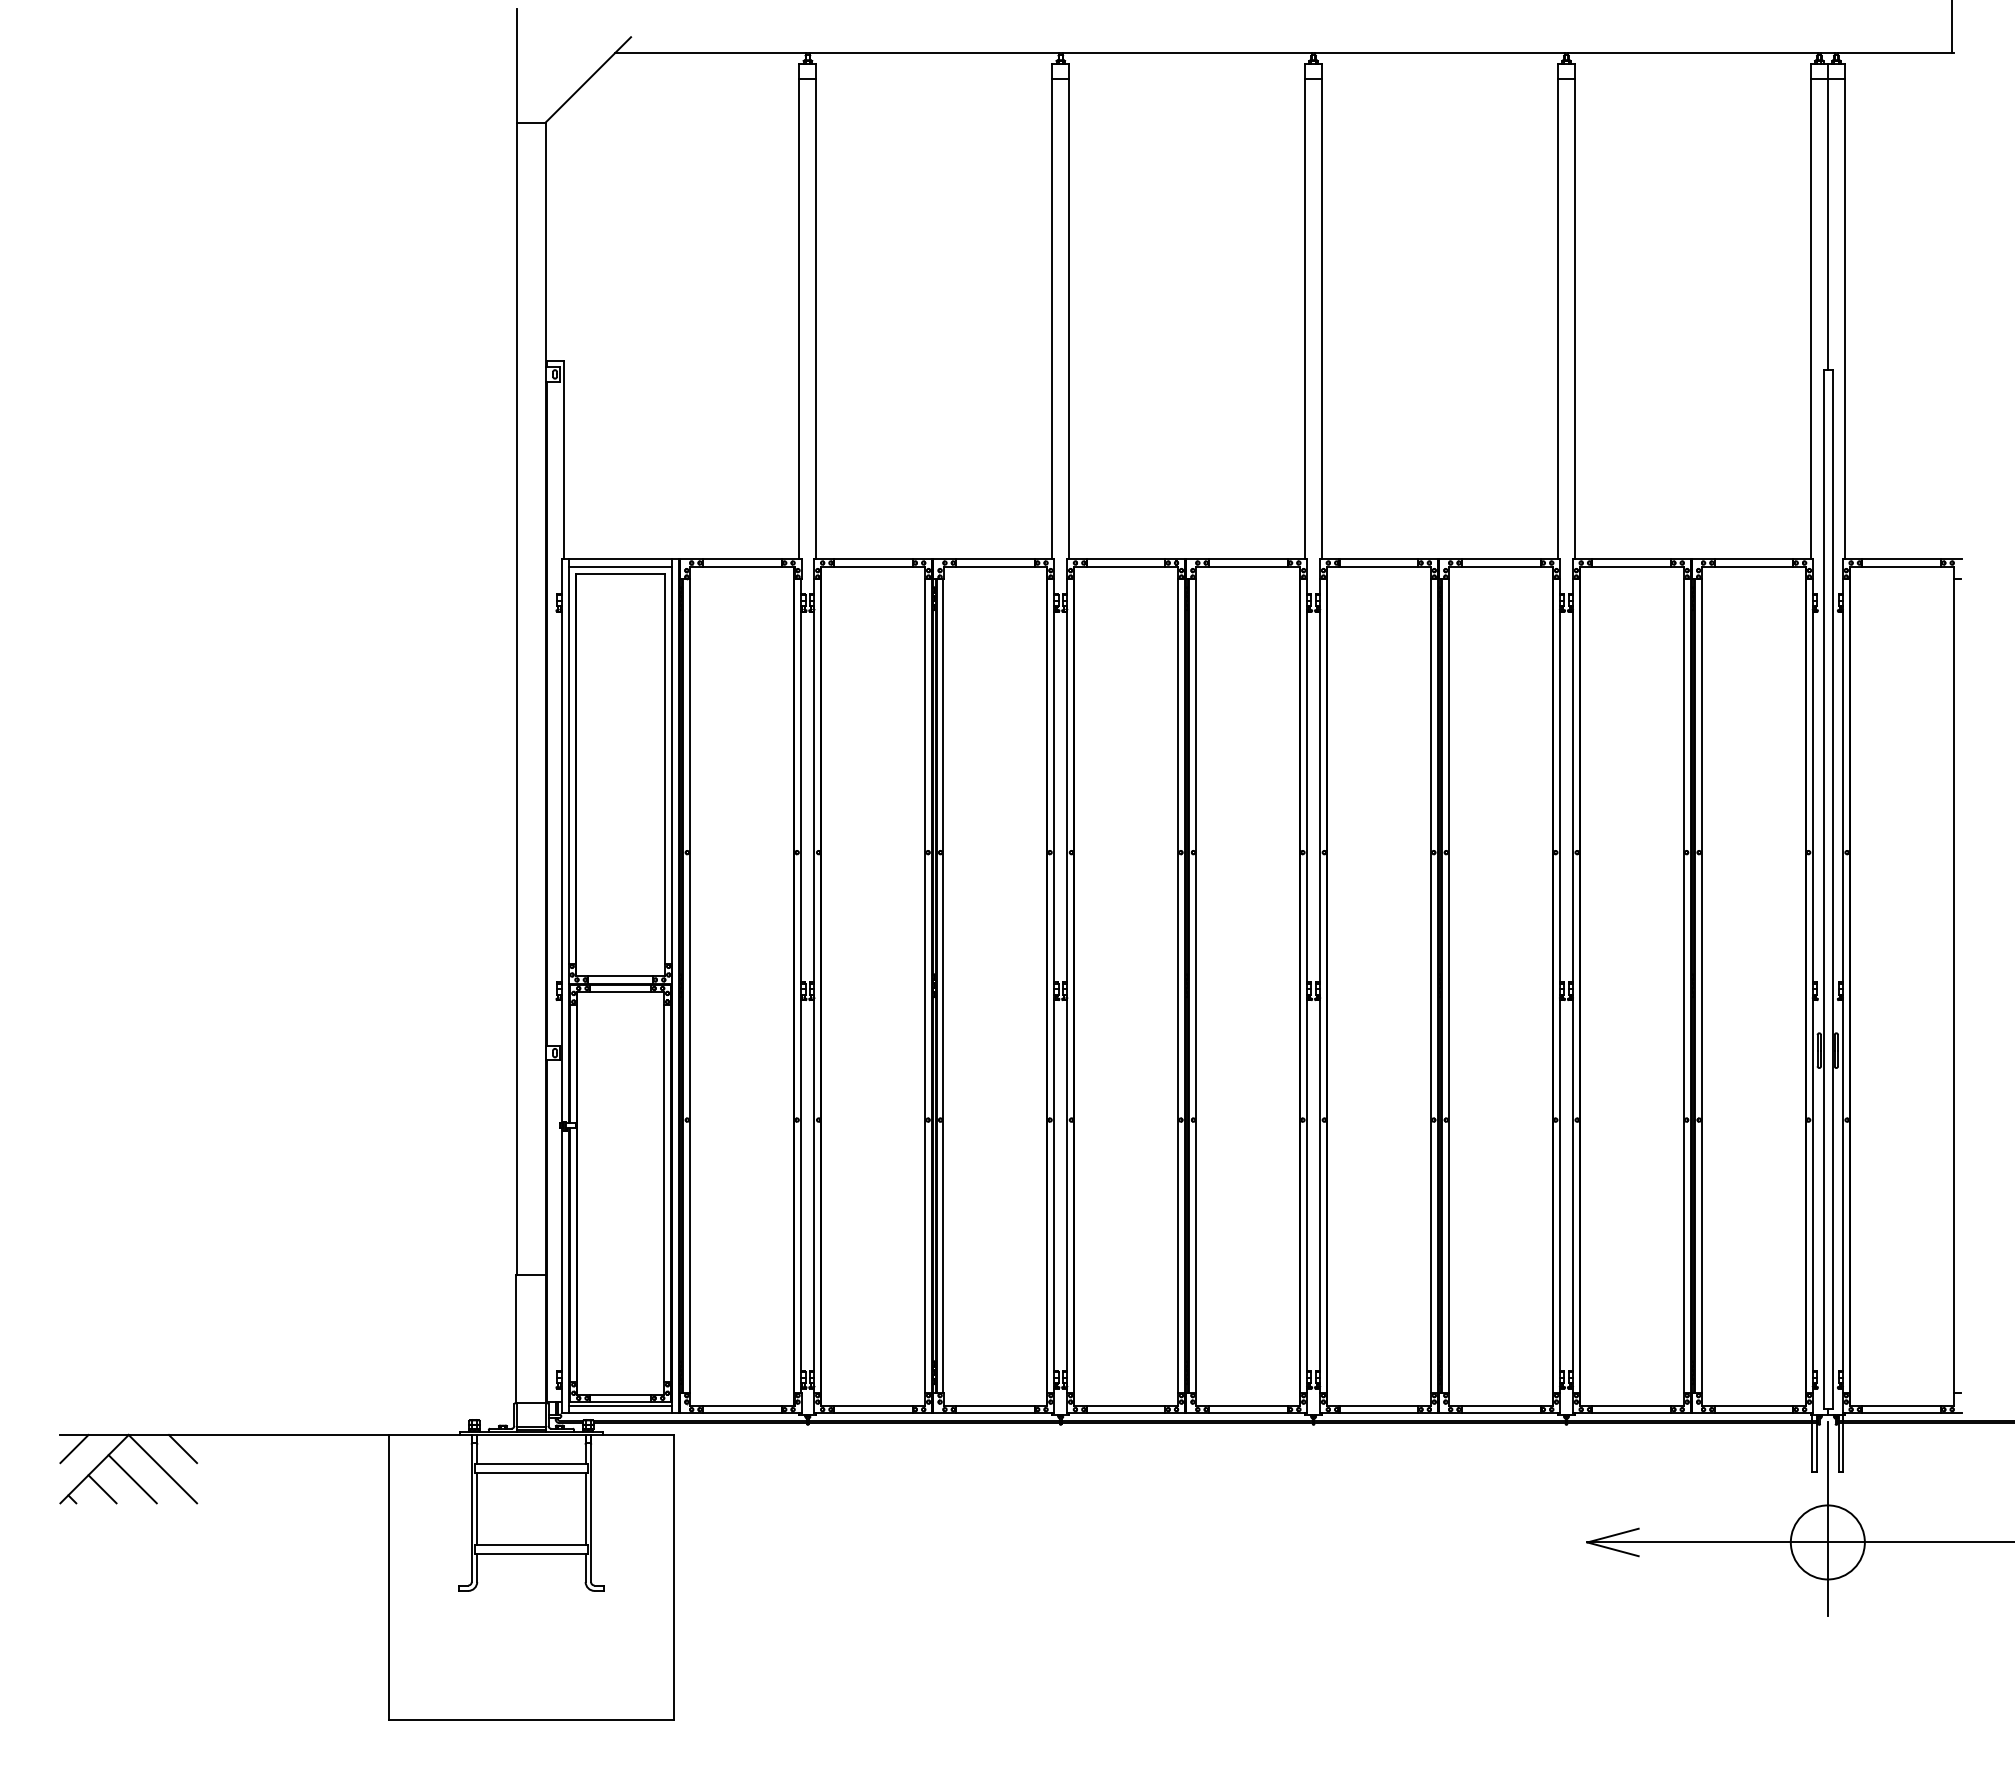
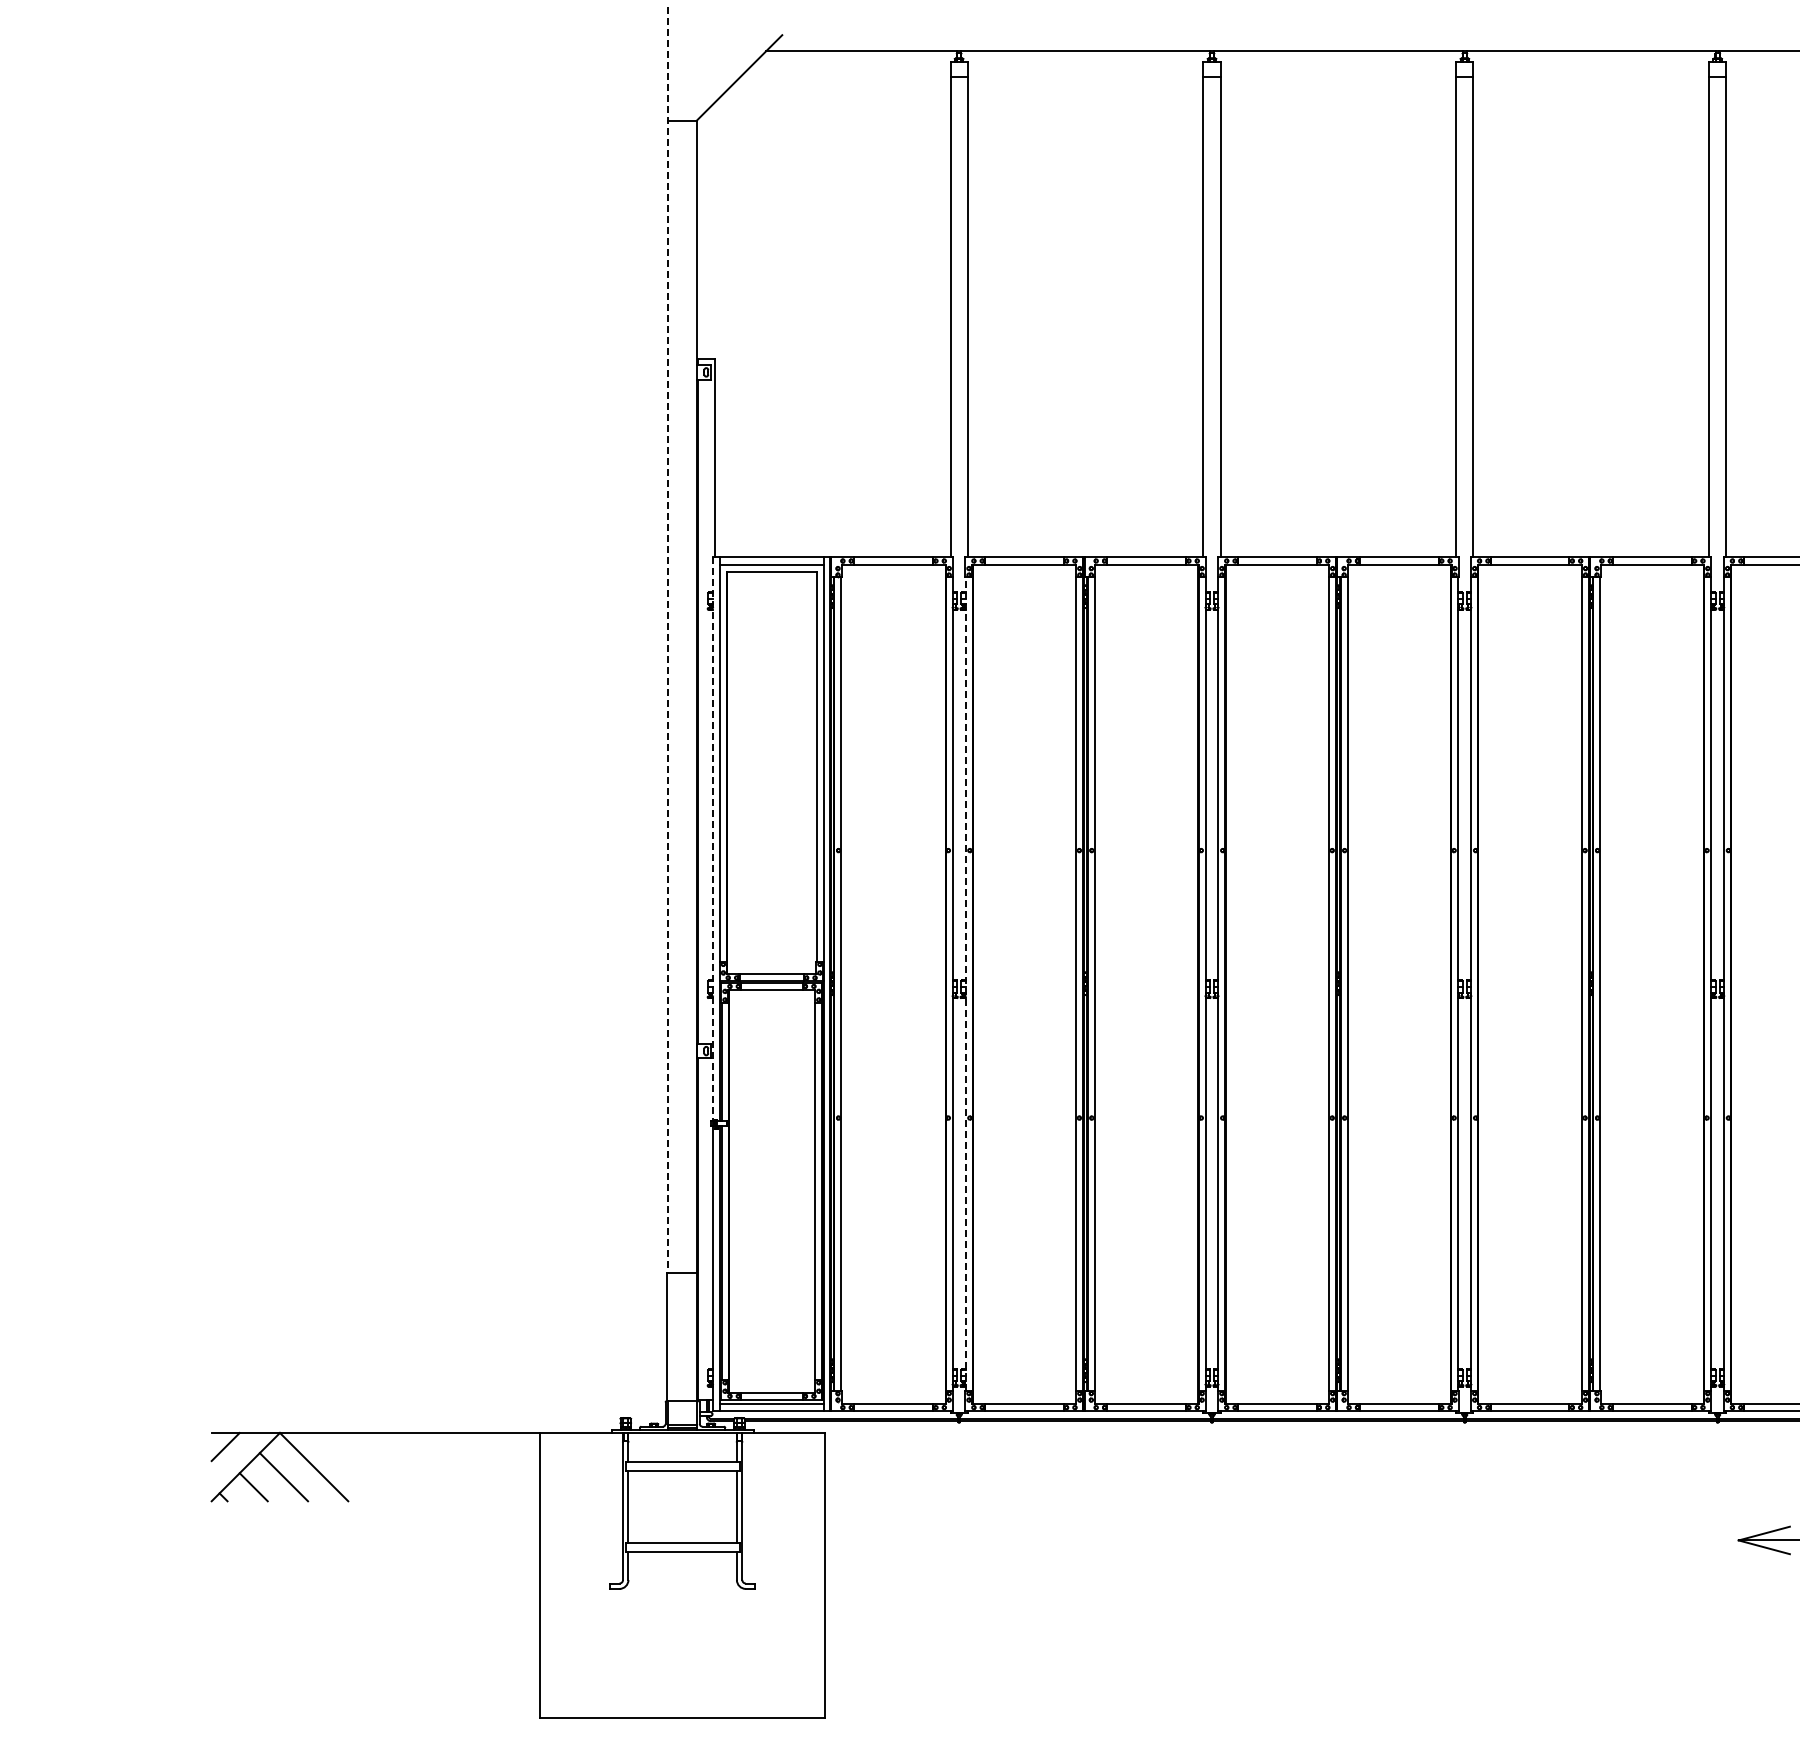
line: (517, 642) -> (668, 640), solid -> dashed
line: (561, 841) -> (712, 839), solid -> dashed
line: (814, 986) -> (965, 984), solid -> dashed
line: (182, 1449) -> (333, 1447), removed

